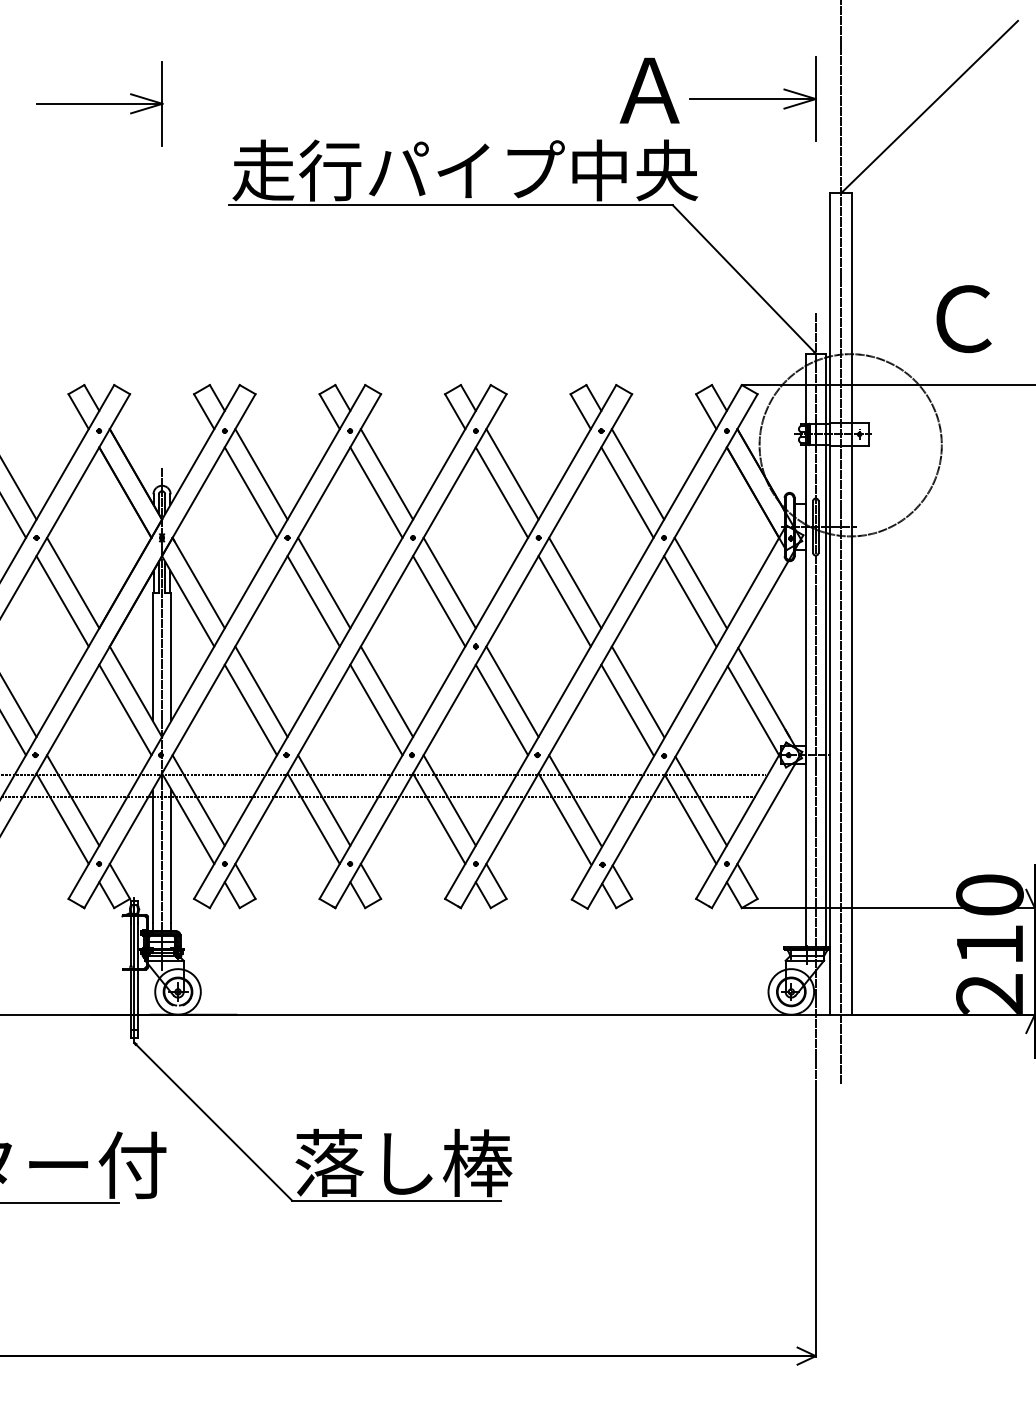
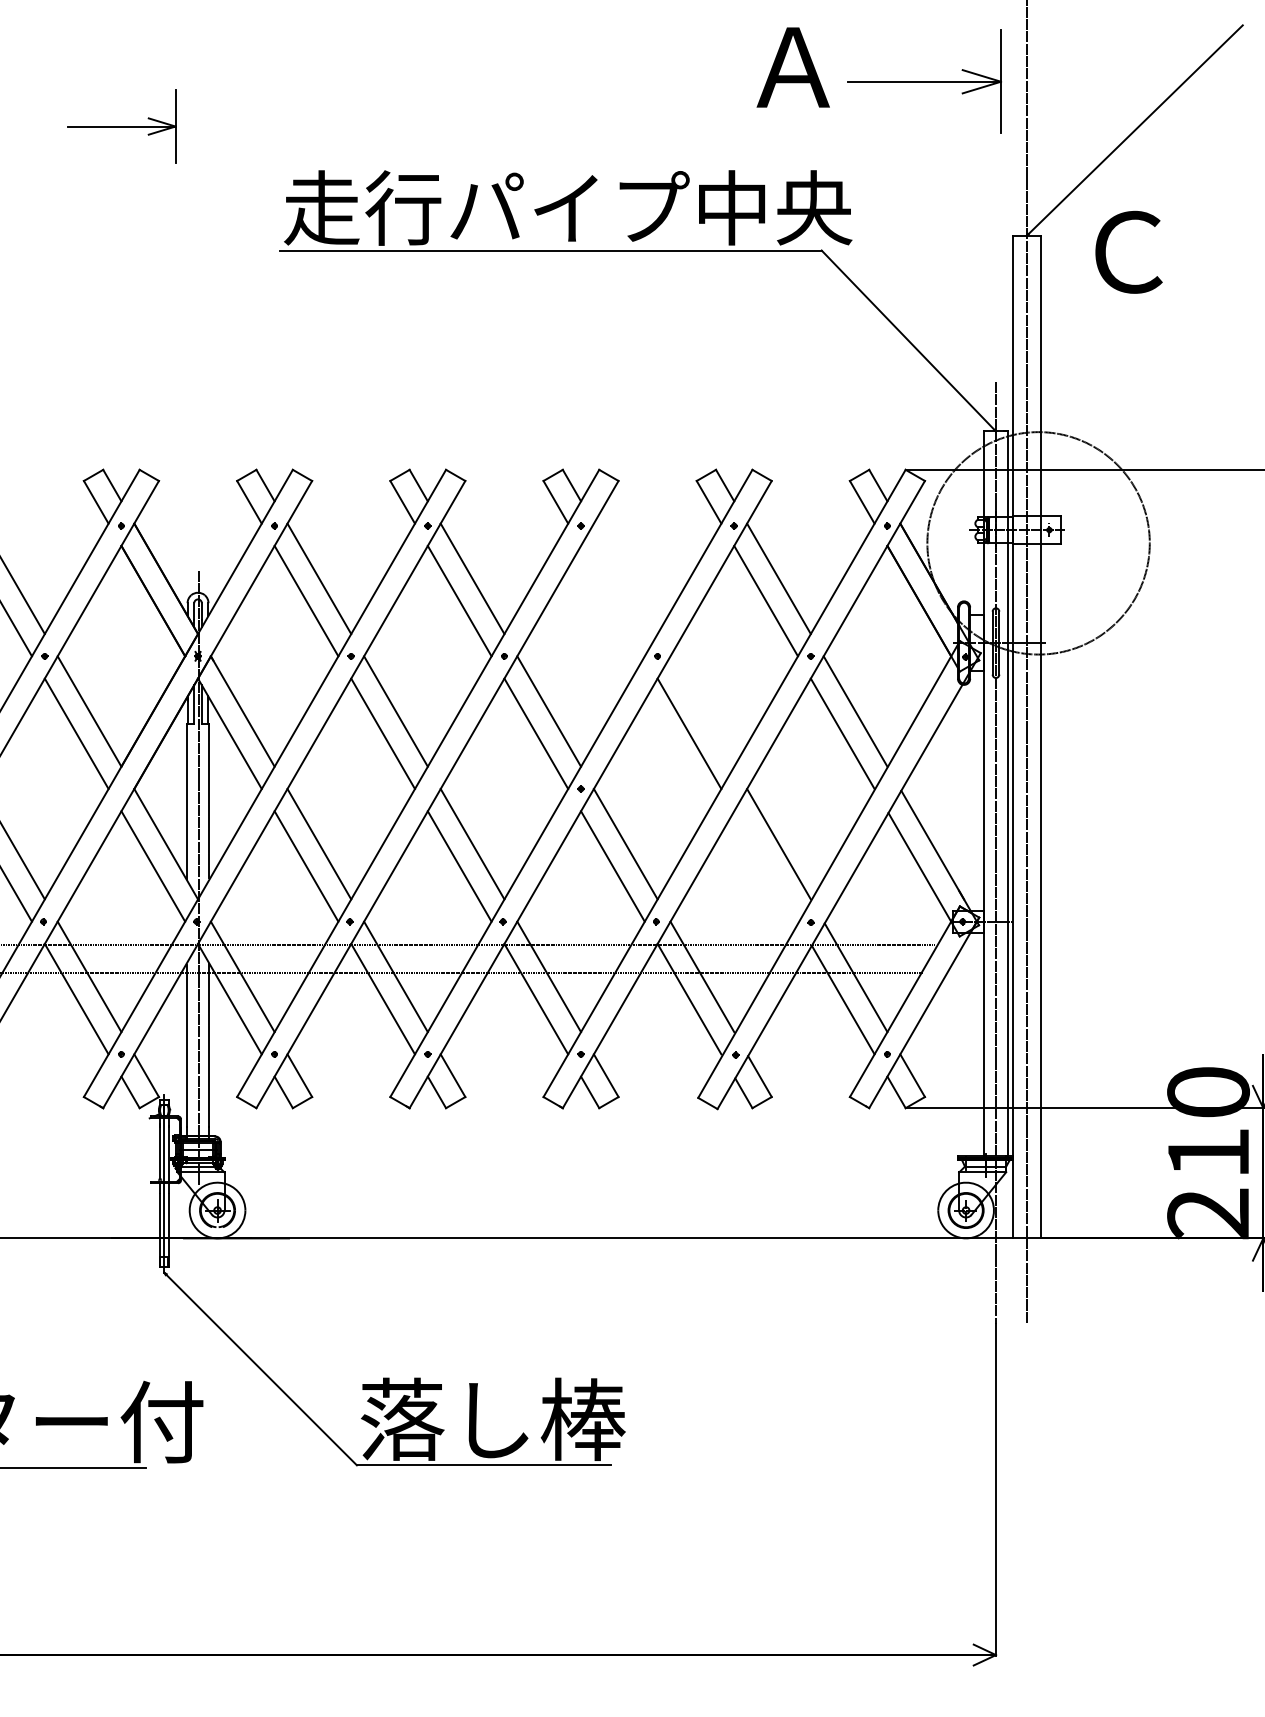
text: (649, 90) -> (792, 67), moved
part: (753, 98) -> (924, 81), moved
part: (99, 103) -> (121, 126), size x0.7
text: (963, 318) -> (1128, 251), moved
line: (512, 474) -> (625, 578), removed
line: (501, 492) -> (612, 600), removed
line: (575, 583) -> (702, 711), removed
line: (626, 710) -> (765, 866), removed

